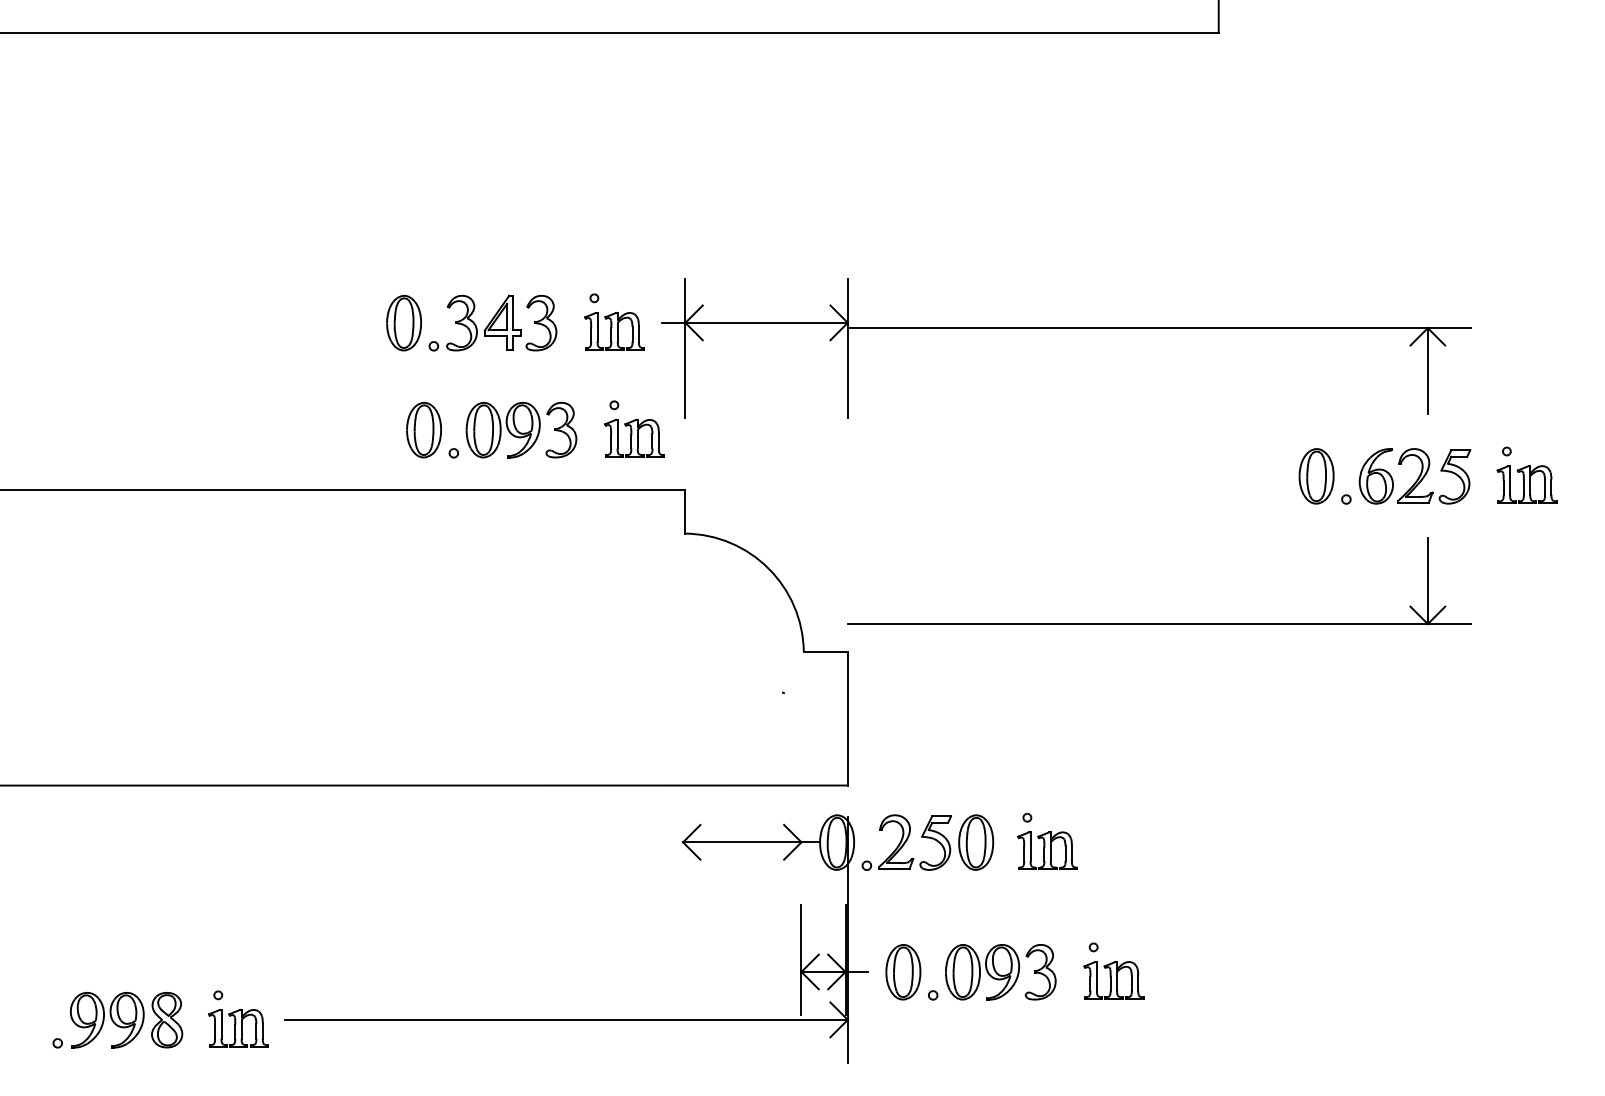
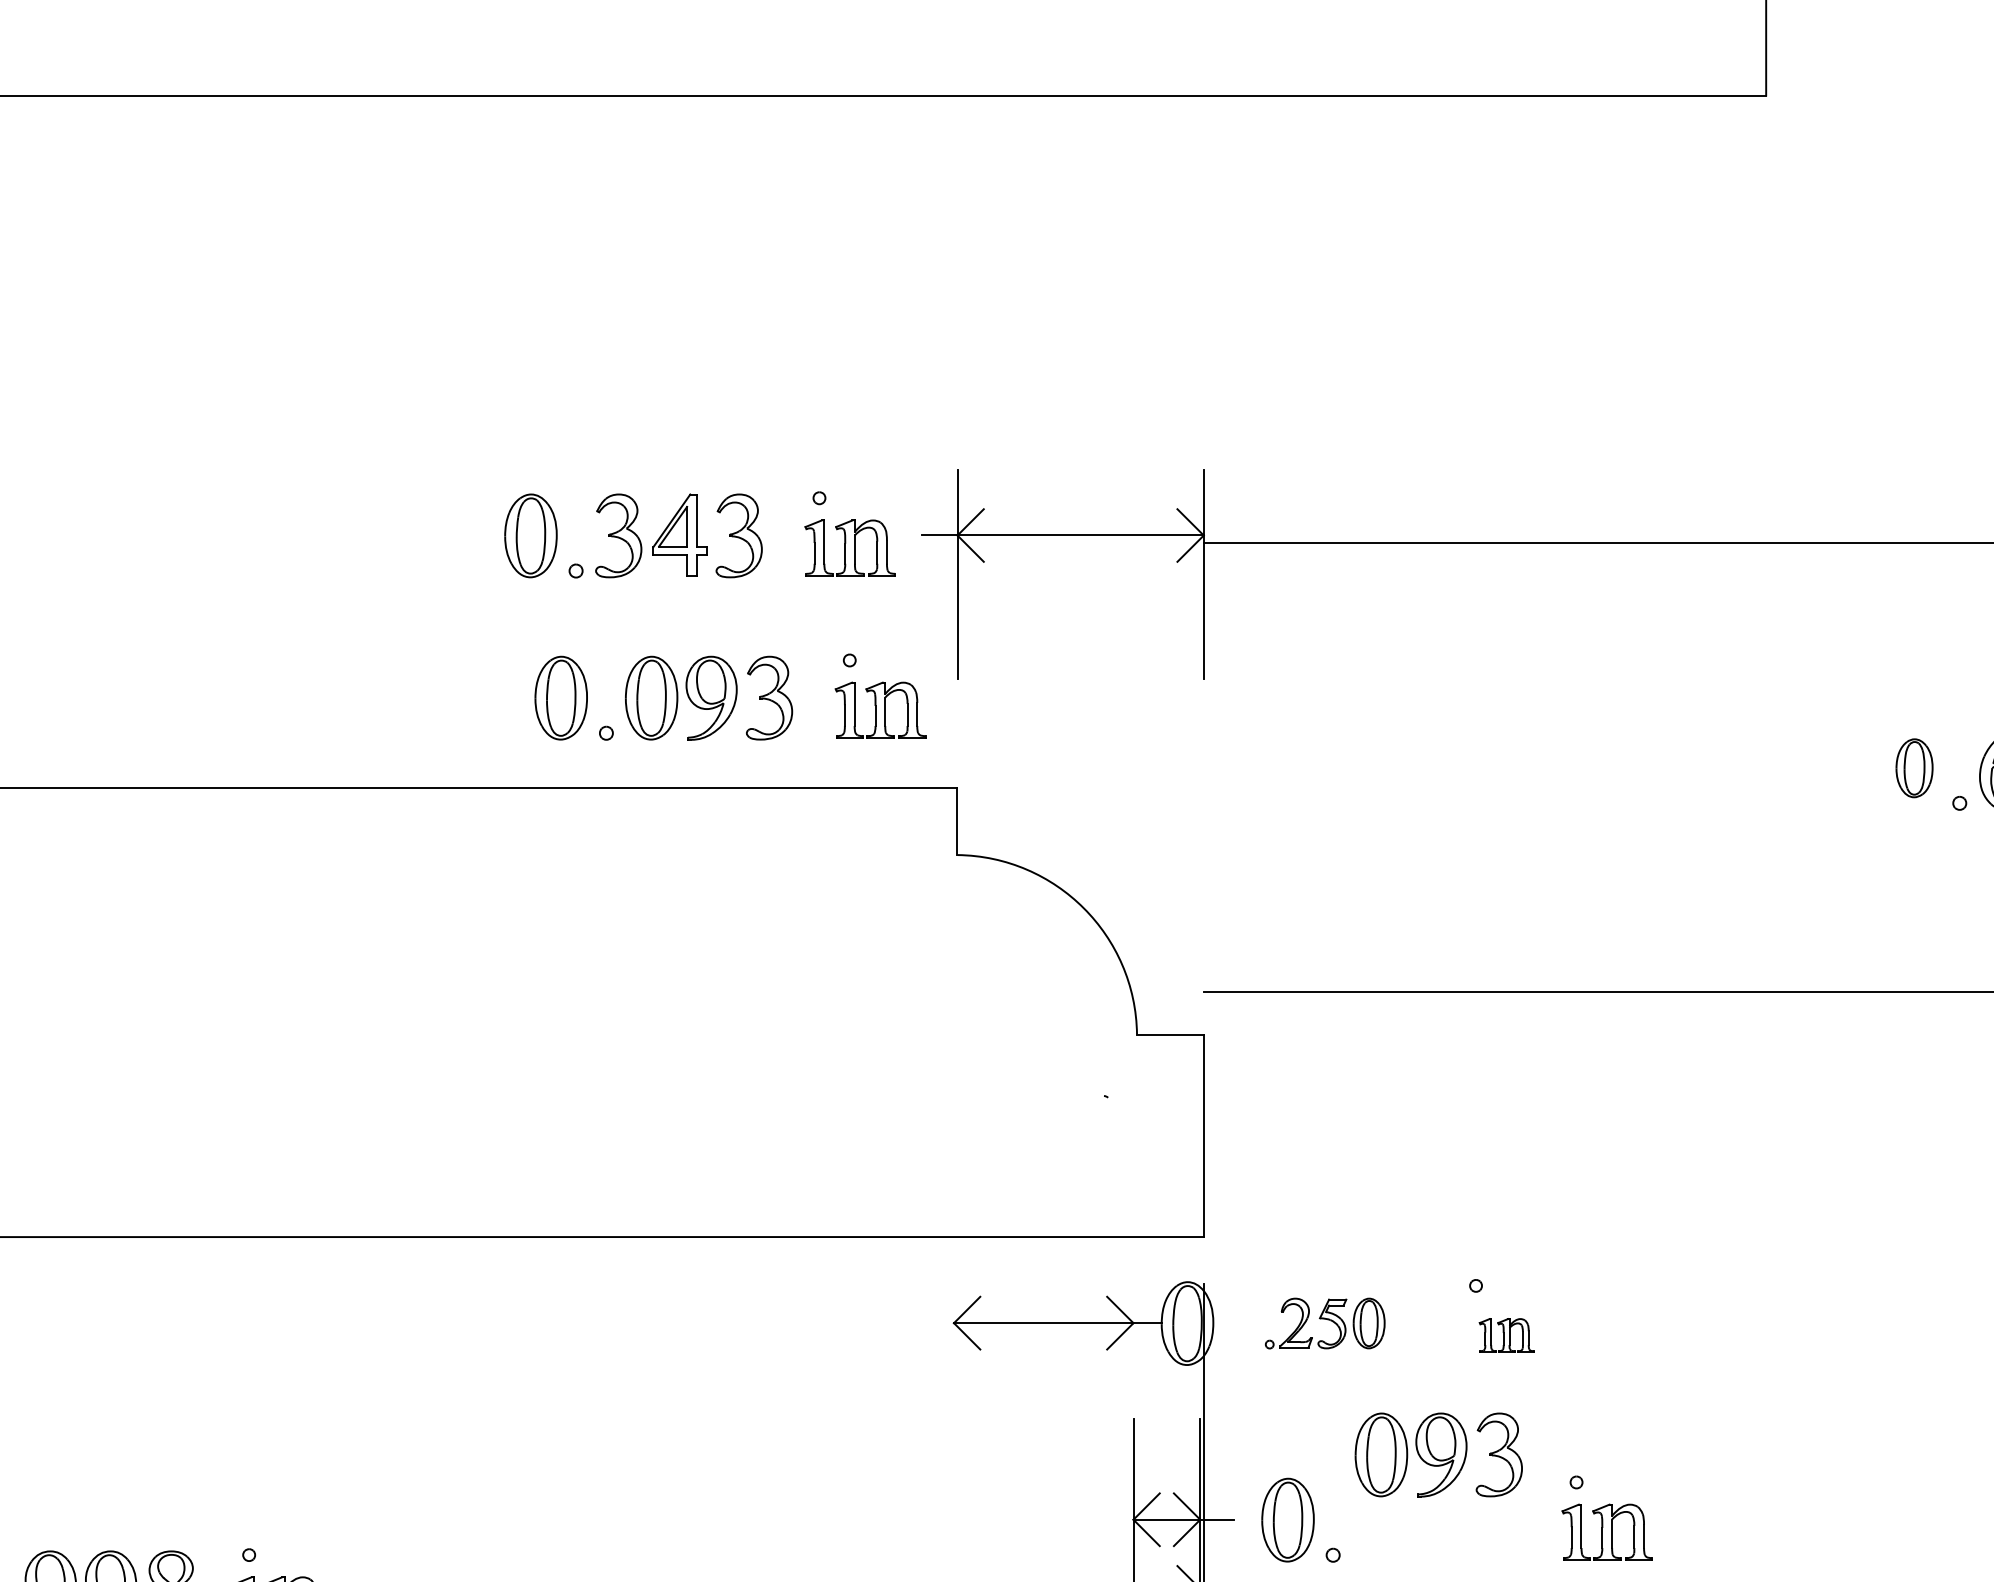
part: (1316, 476) -> (1914, 768), size x0.7
part: (927, 842) -> (1324, 1323), size x0.6
part: (1047, 850) -> (1506, 1335), size x0.6
part: (1000, 972) -> (1438, 1455), moved

